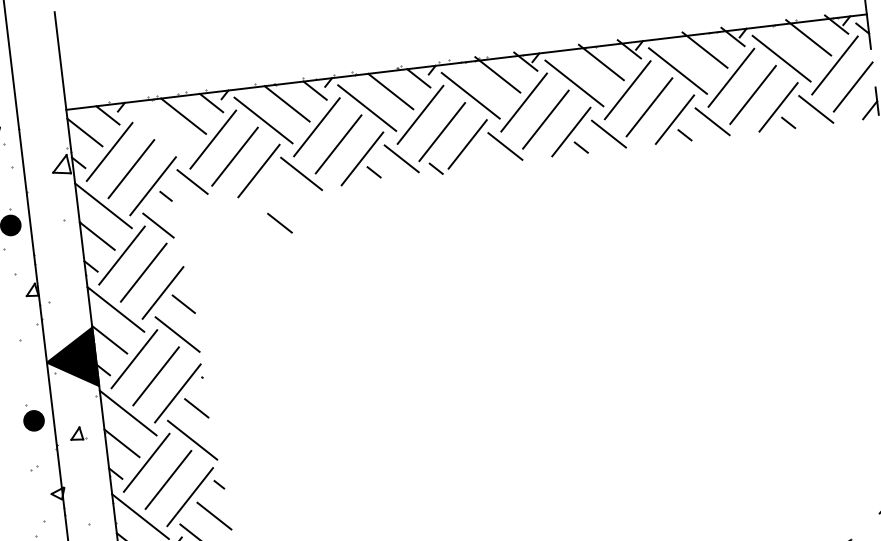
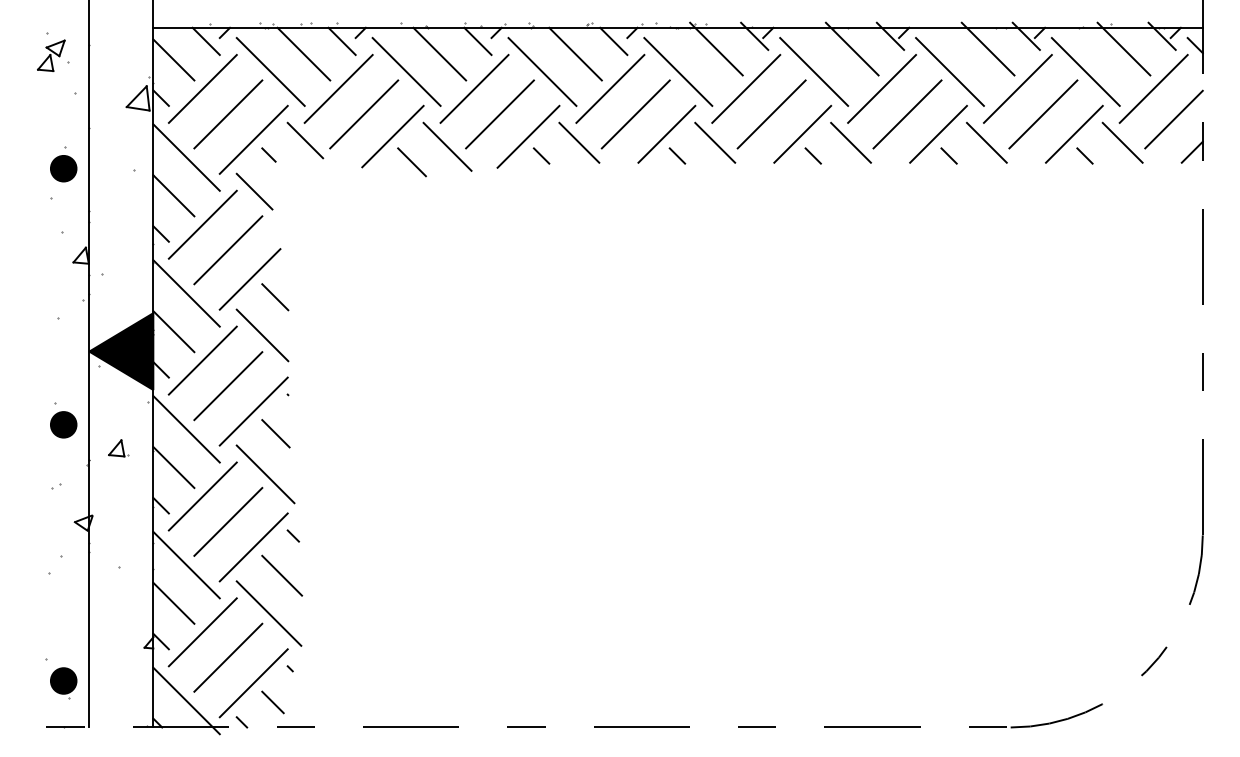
line: (159, 132) -> (270, 71), added
line: (436, 168) -> (677, 155), moved
line: (279, 223) -> (411, 162), moved

